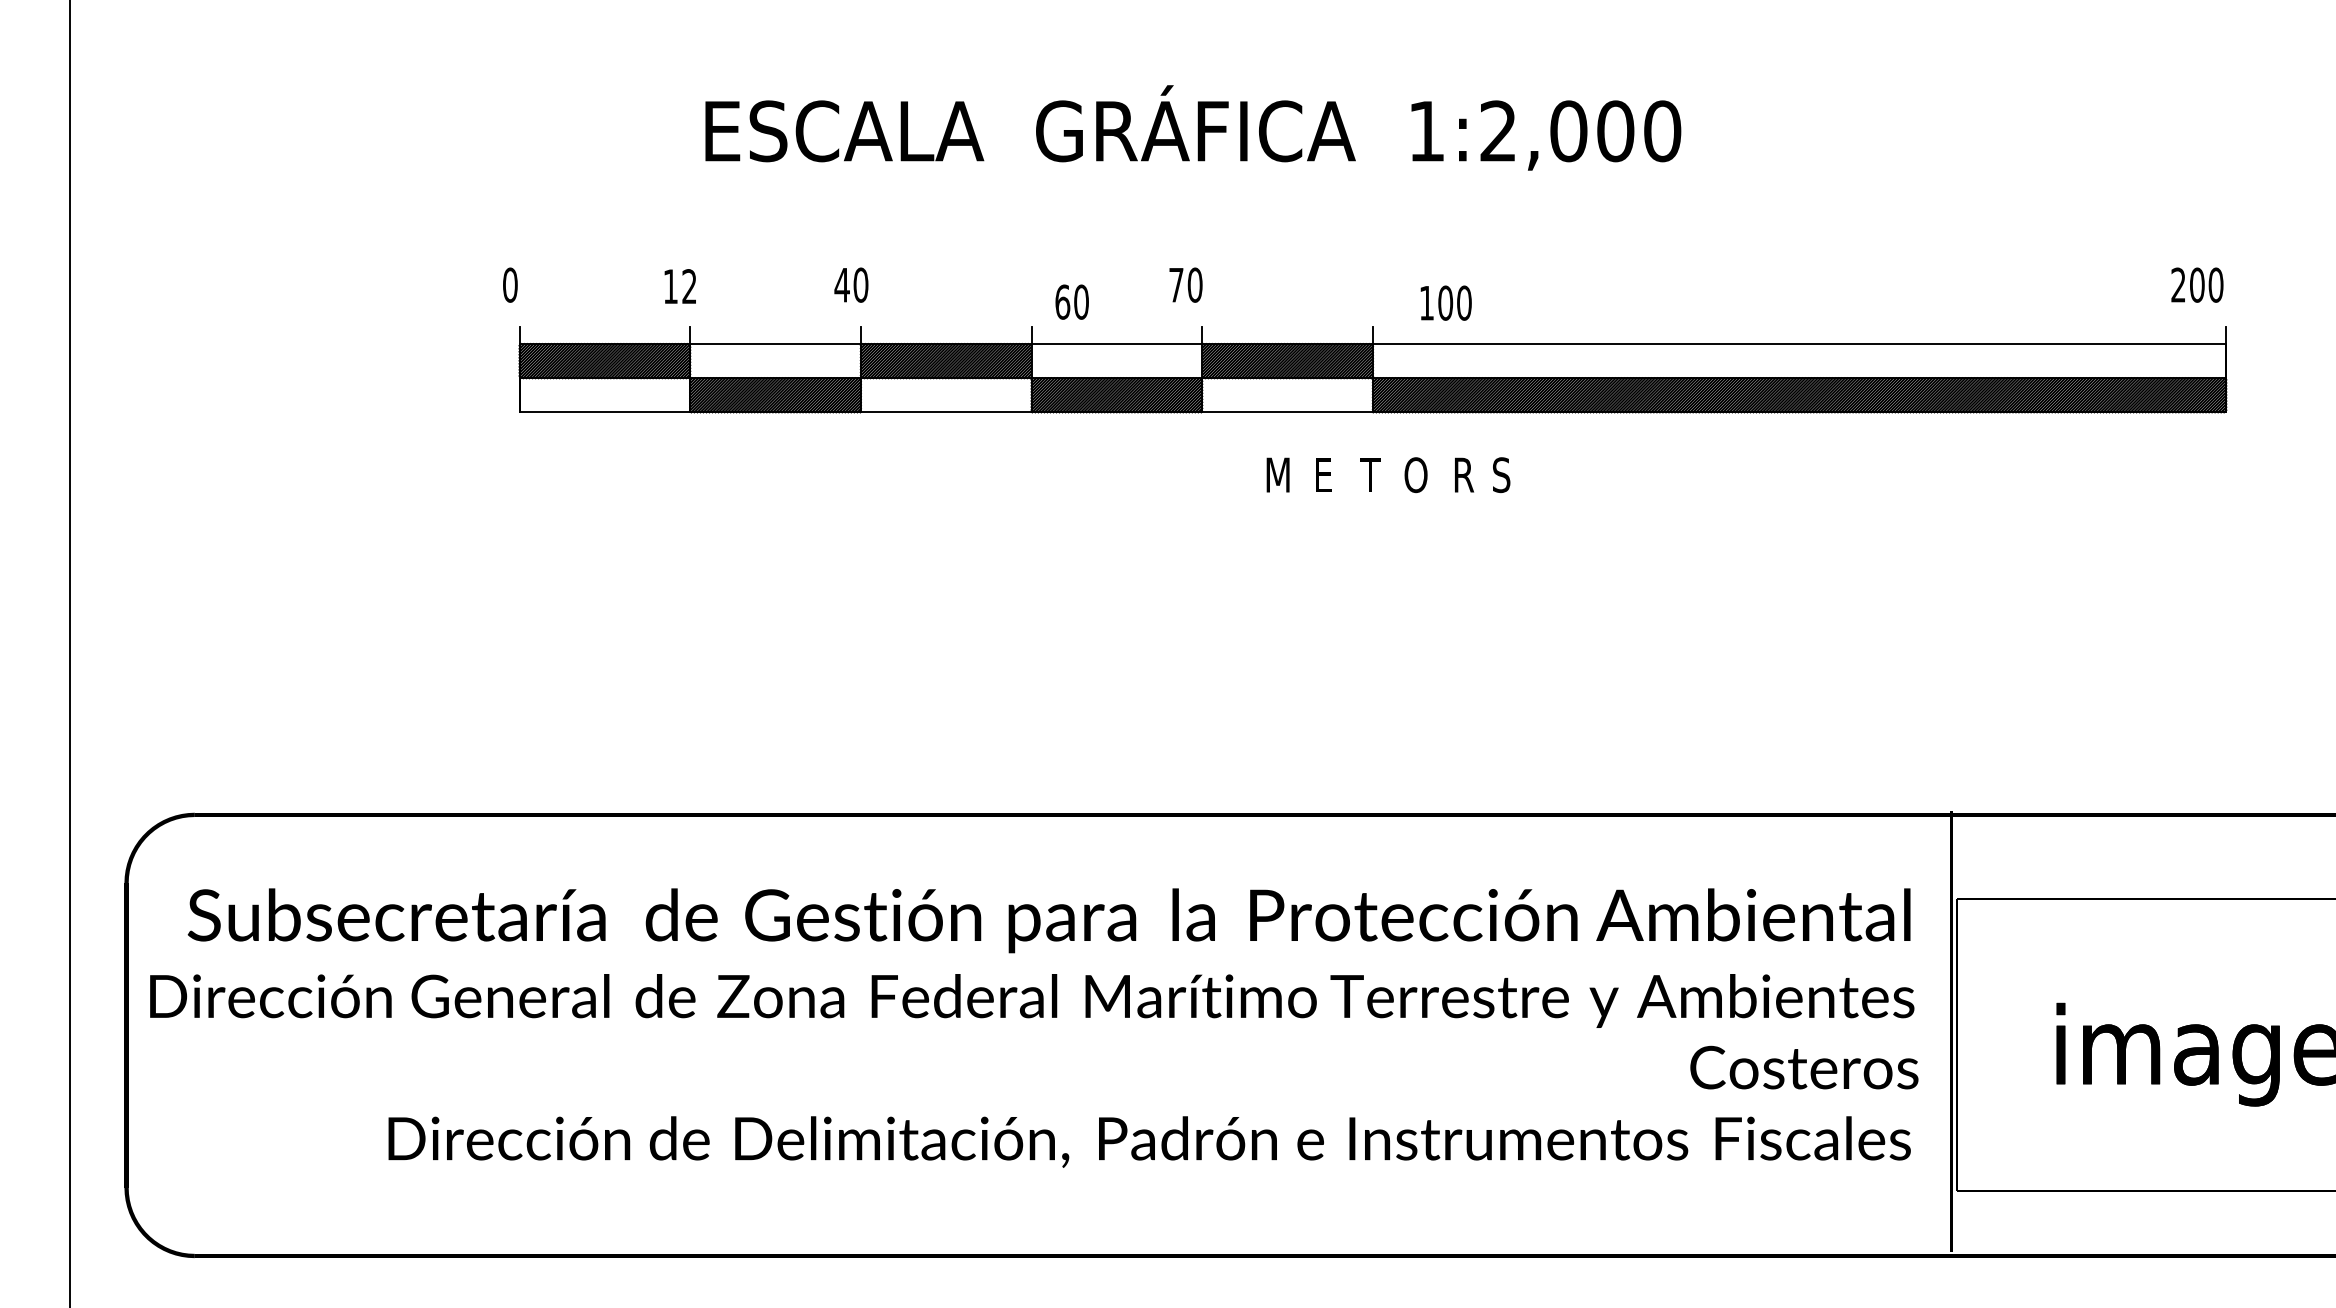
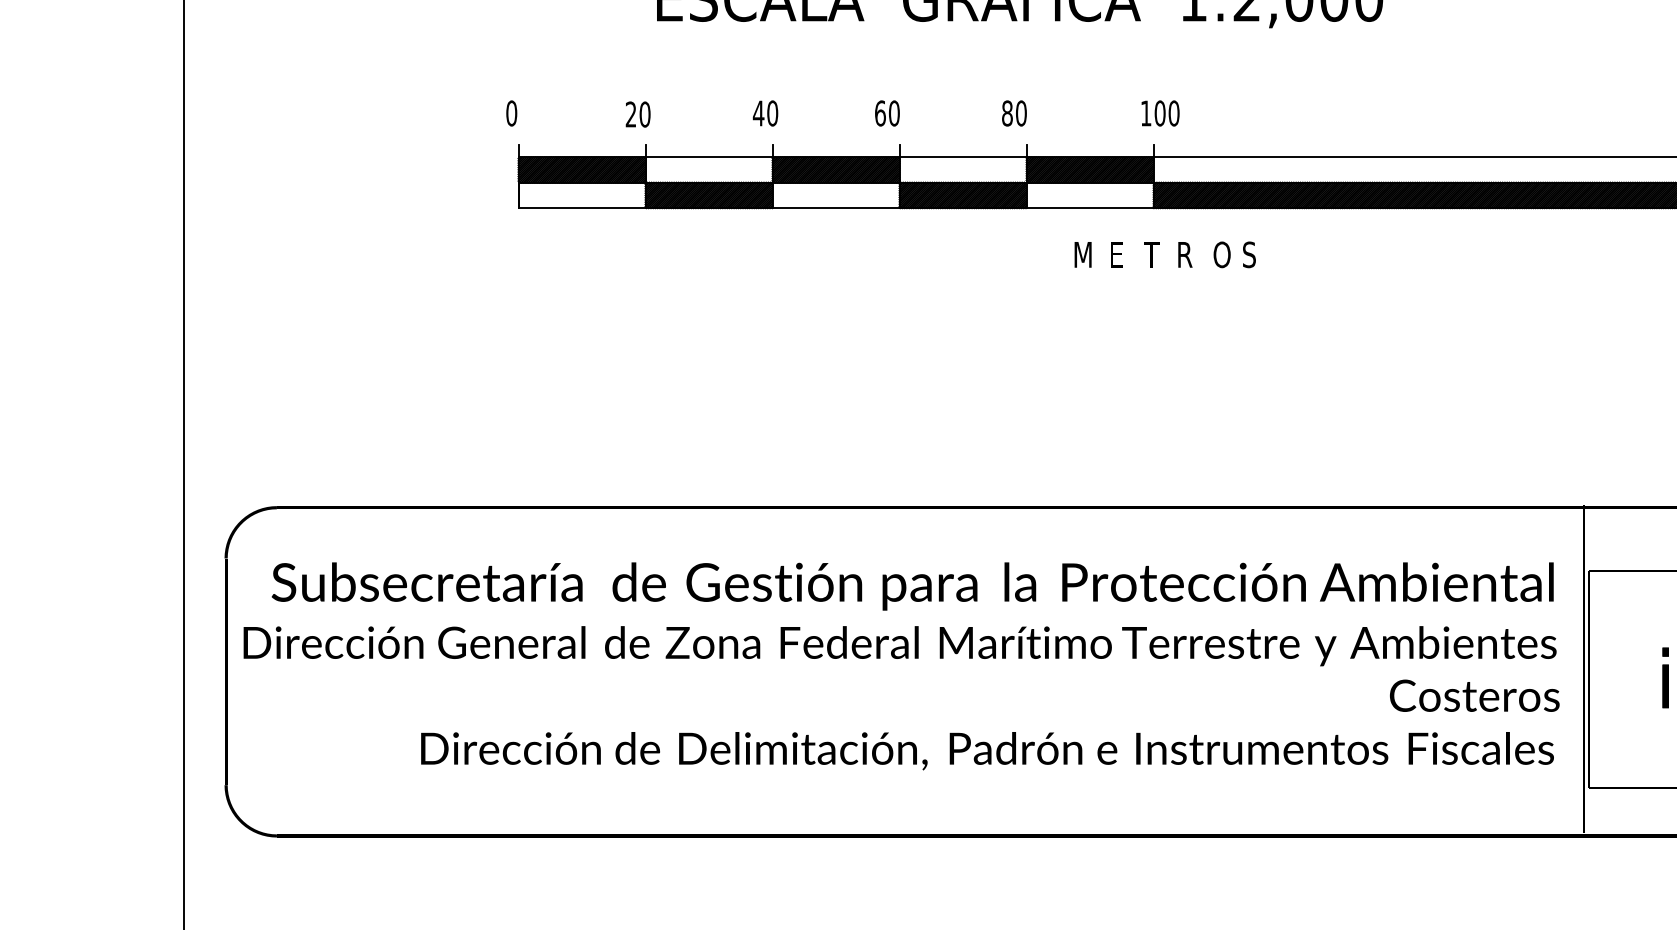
text: (1176, 284) -> (1007, 112), 70 -> 80
text: (679, 286) -> (637, 114), 12 -> 20
text: (1071, 301) -> (886, 112), moved
text: (1445, 302) -> (1160, 112), moved
text: (1415, 475) -> (1185, 255), O -> R
text: (1464, 475) -> (1221, 255), R -> O

